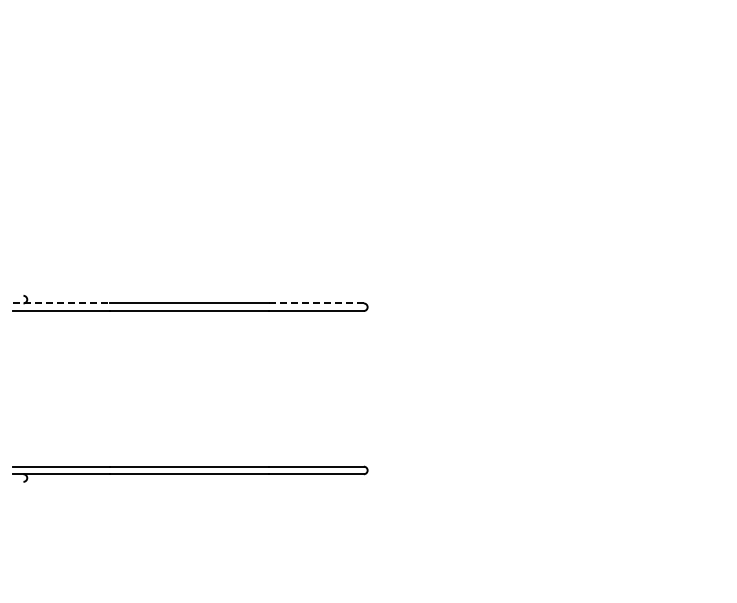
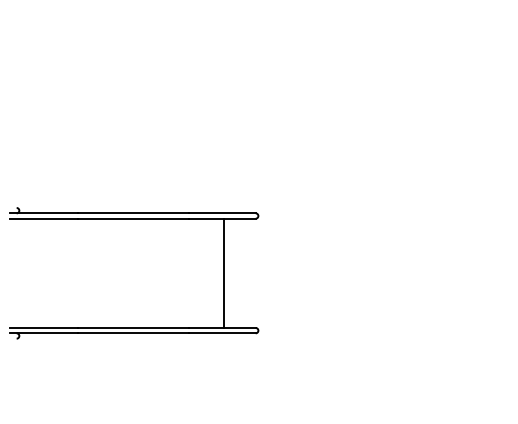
line: (61, 303) -> (43, 213), dashed -> solid
line: (317, 303) -> (223, 213), dashed -> solid
line: (318, 388) -> (223, 273), added

